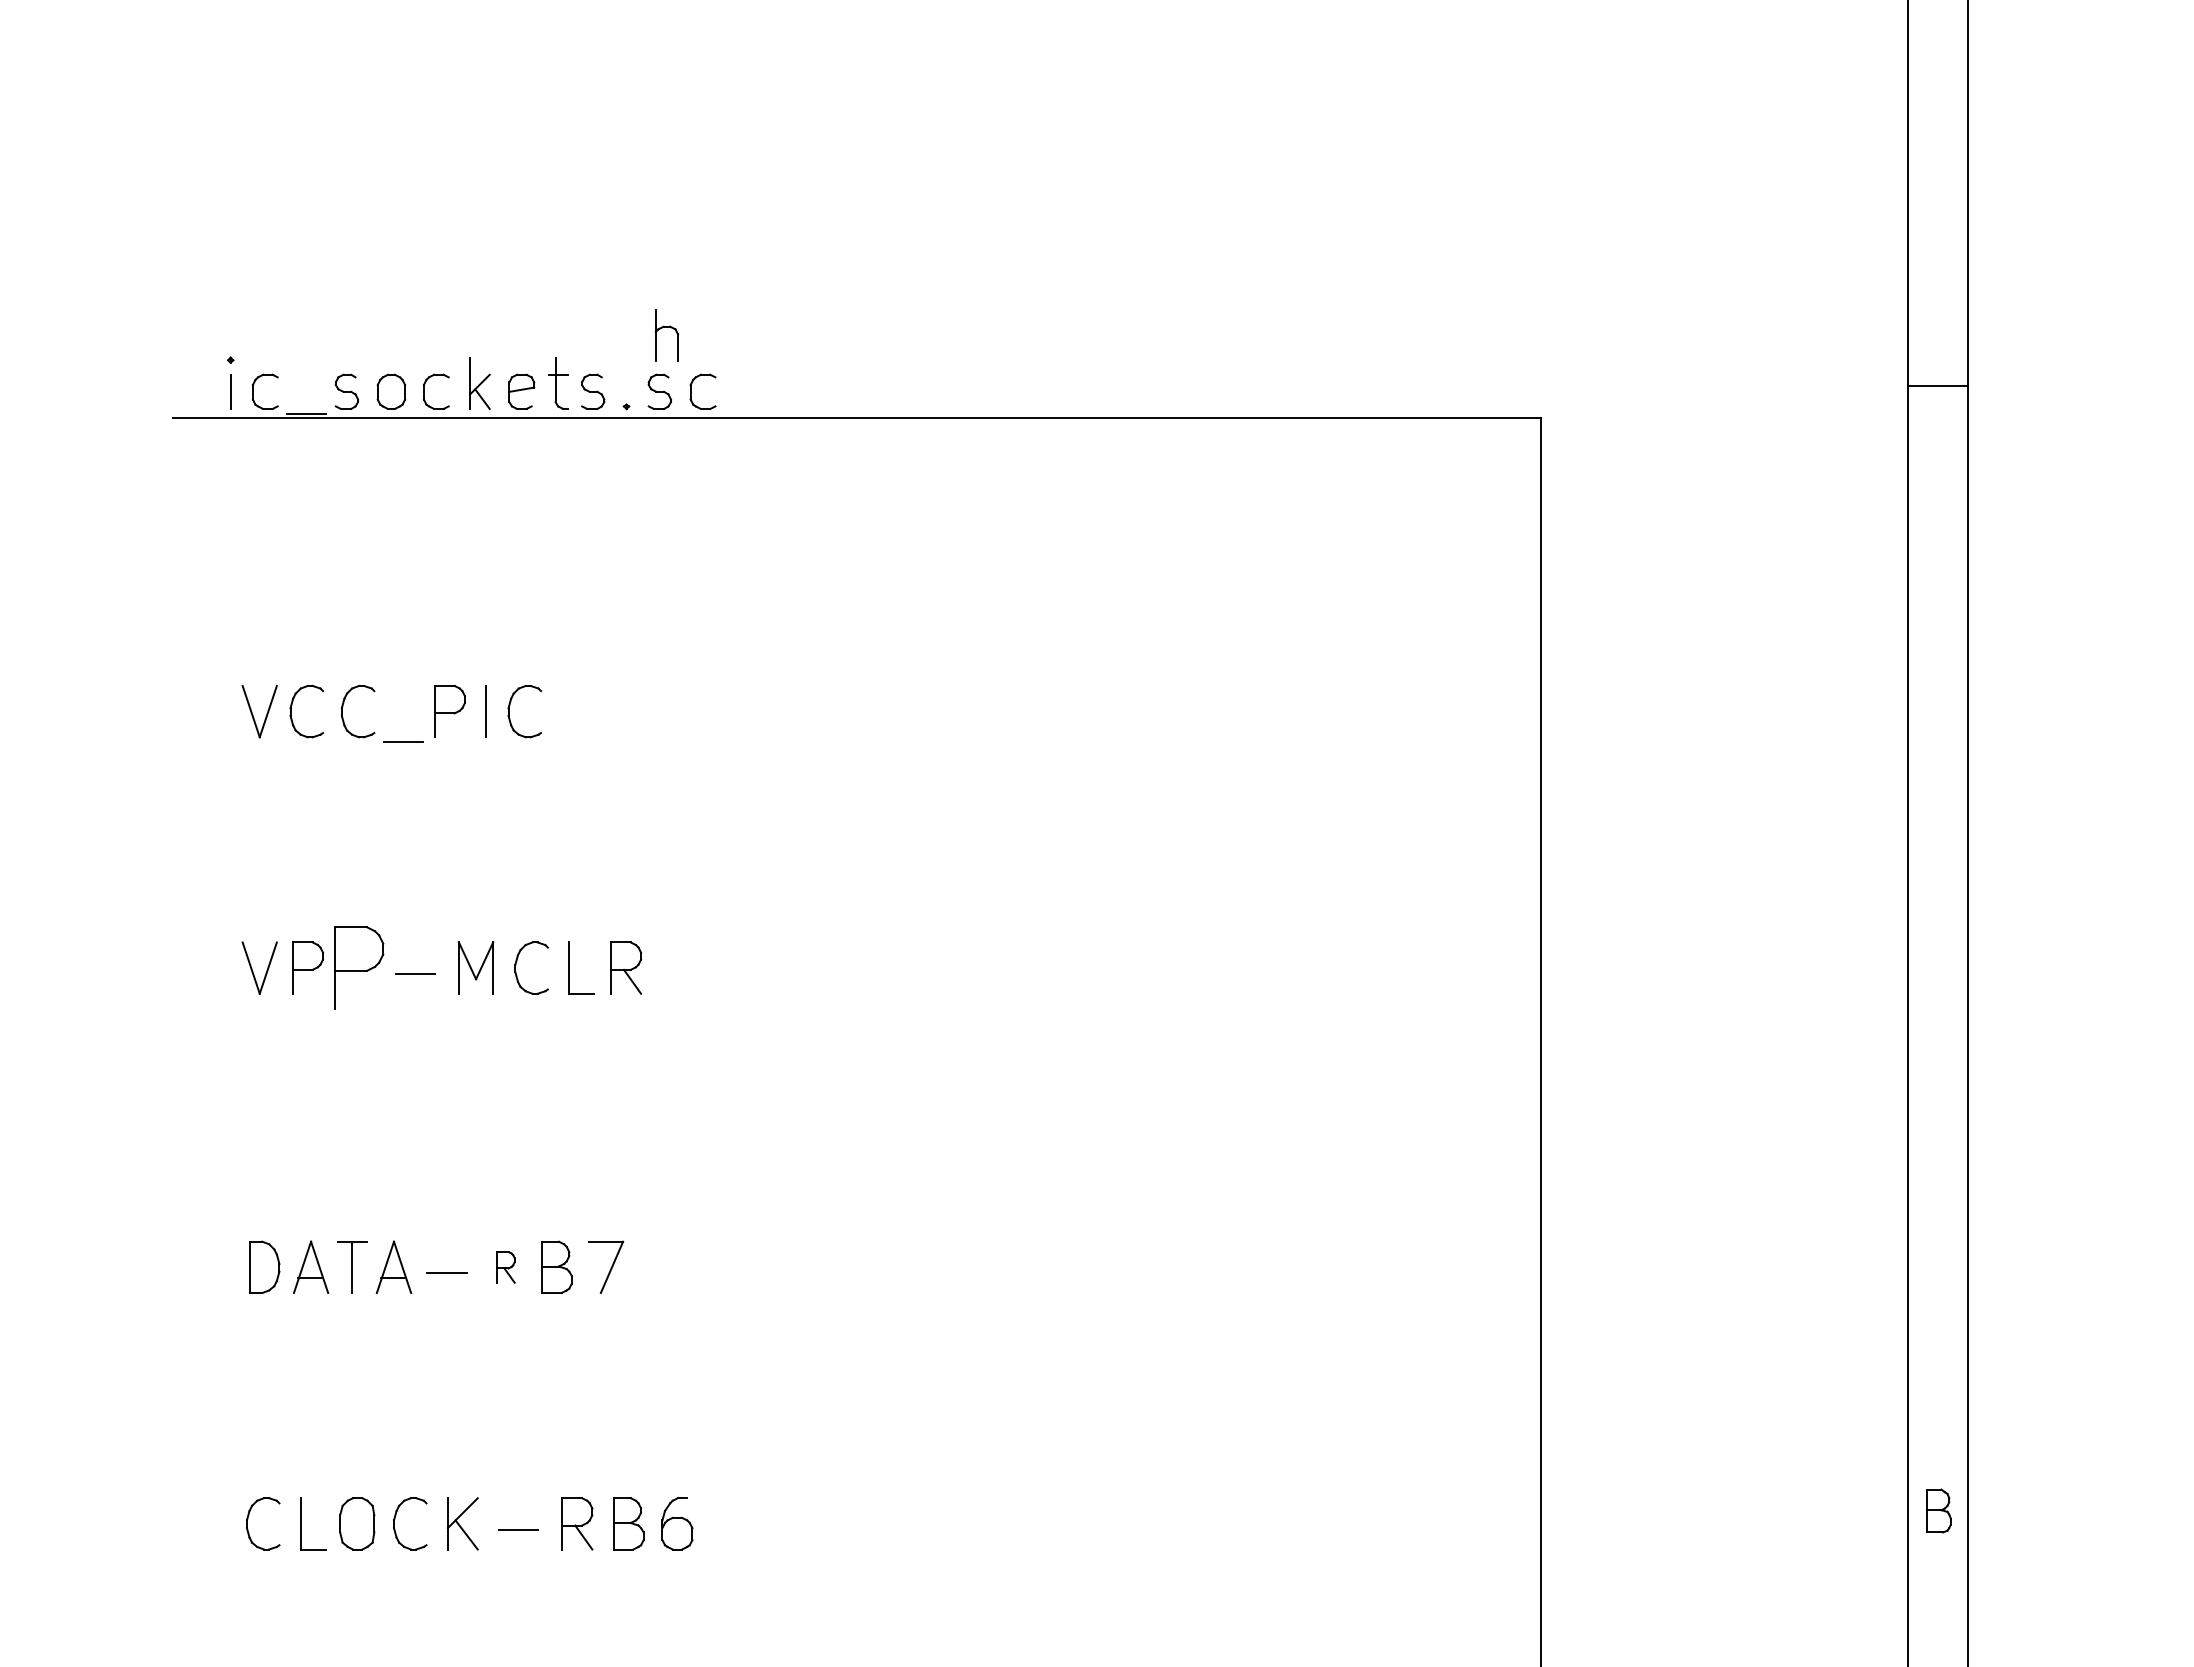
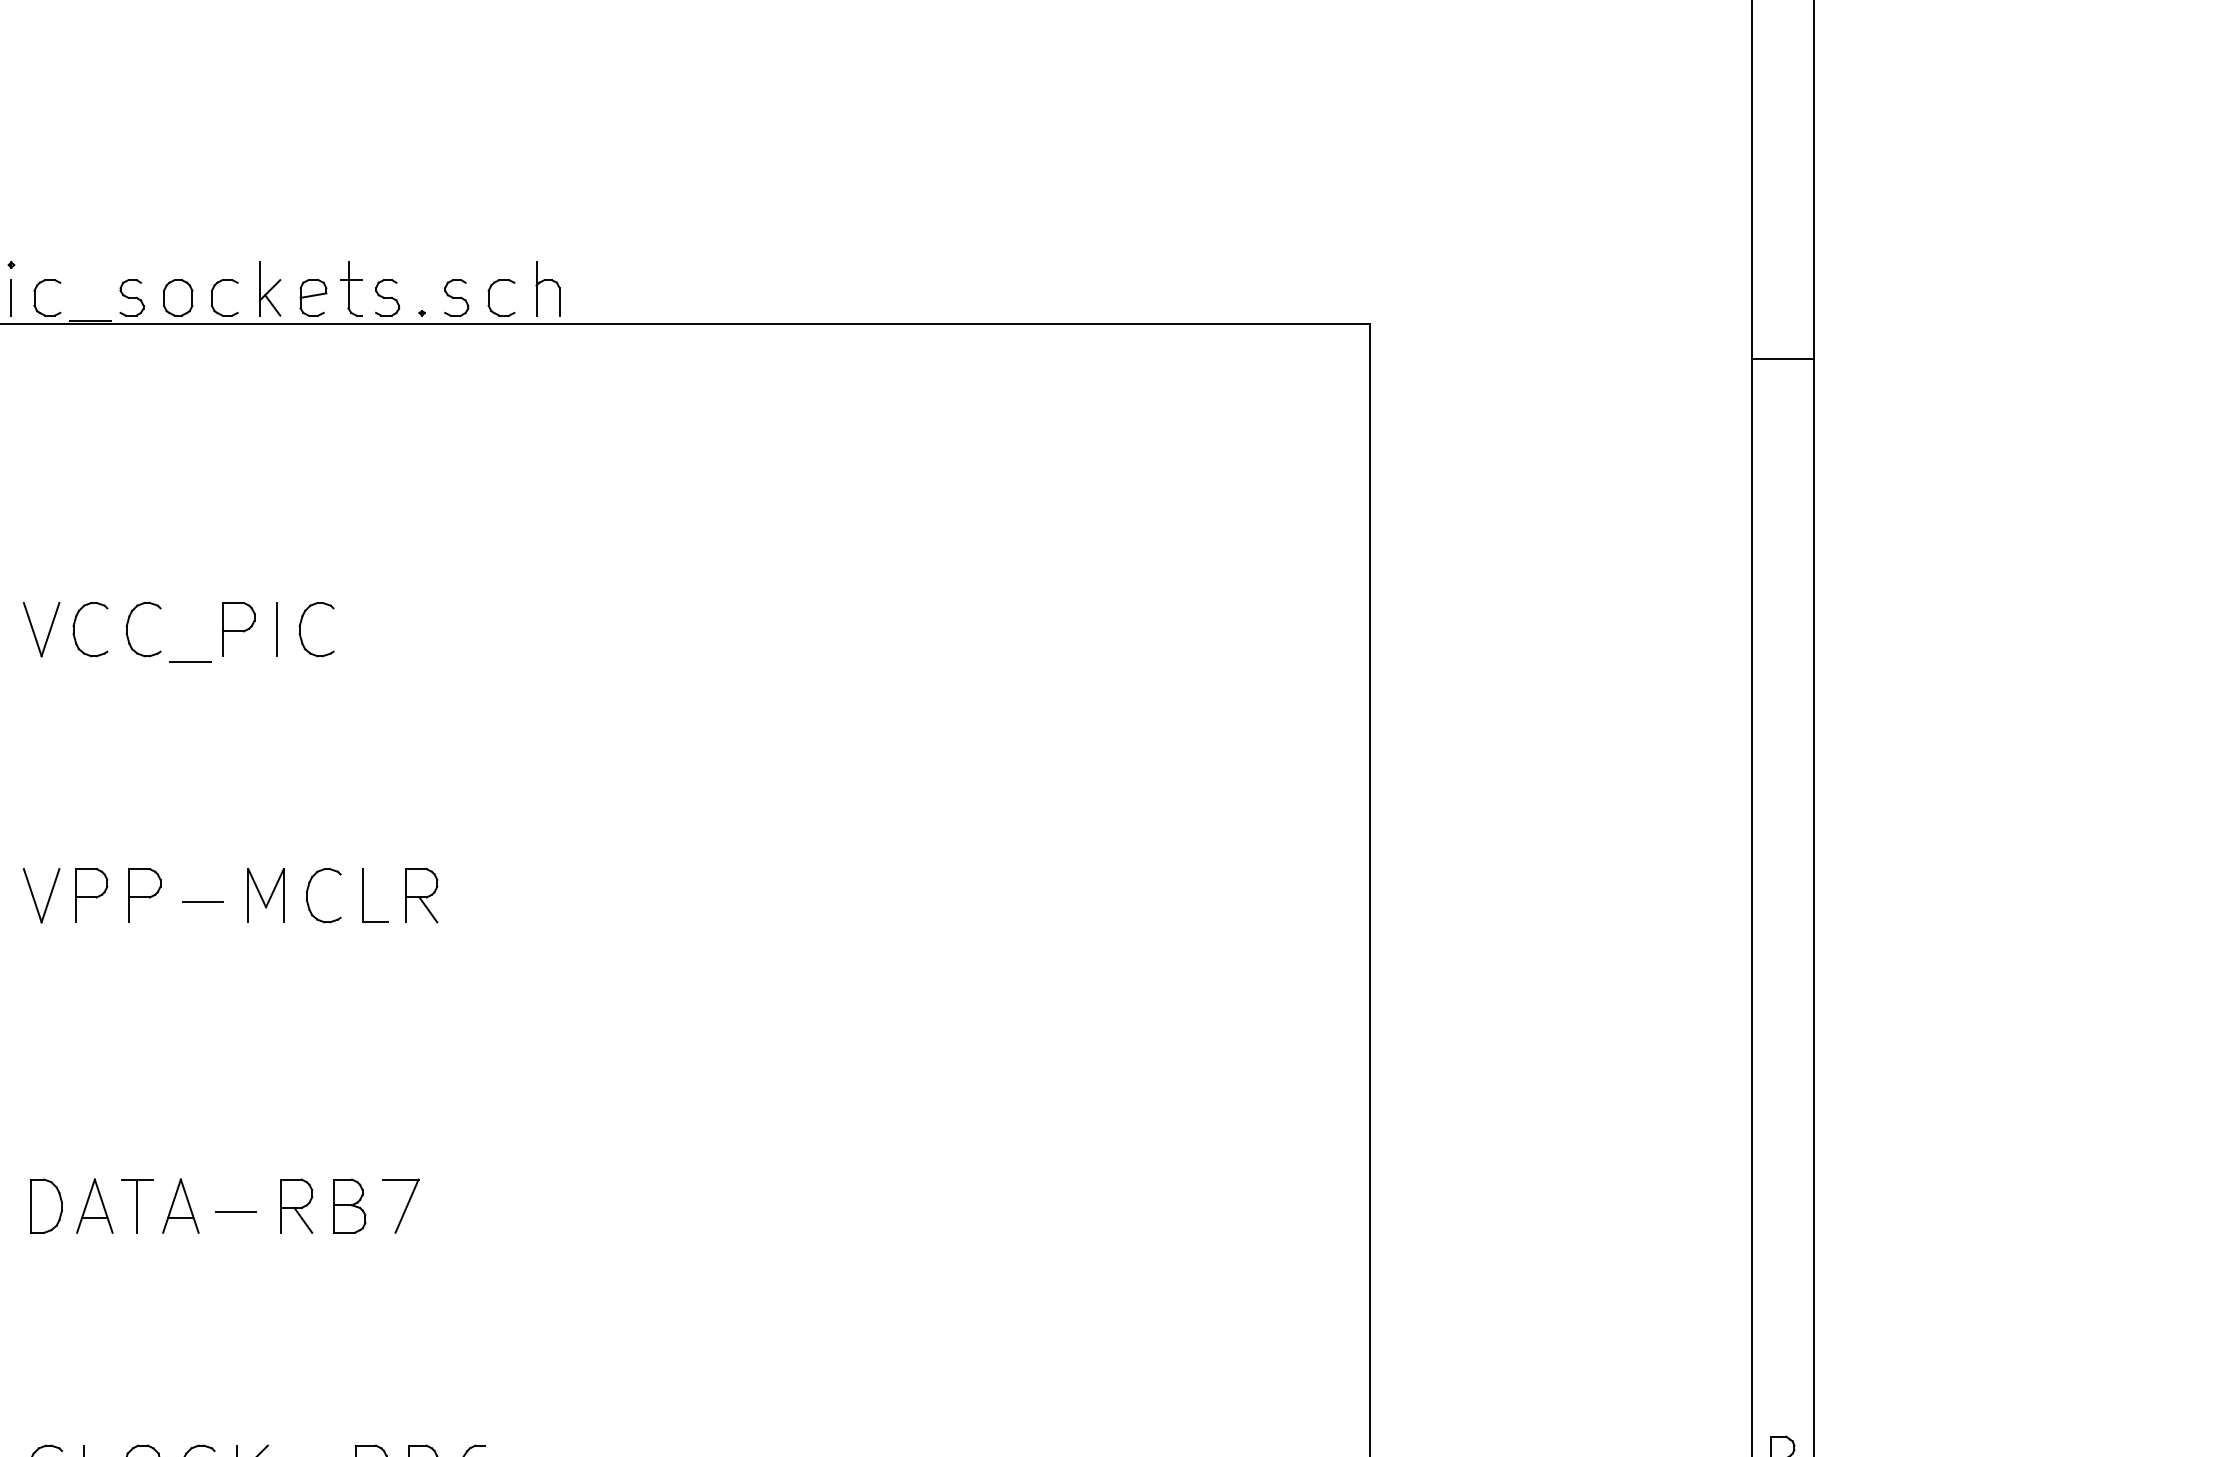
part: (666, 327) -> (547, 280), moved
line: (1937, 385) -> (1782, 358), moved
part: (359, 967) -> (145, 895), size x0.62
part: (505, 1267) -> (296, 1206), size x1.67

